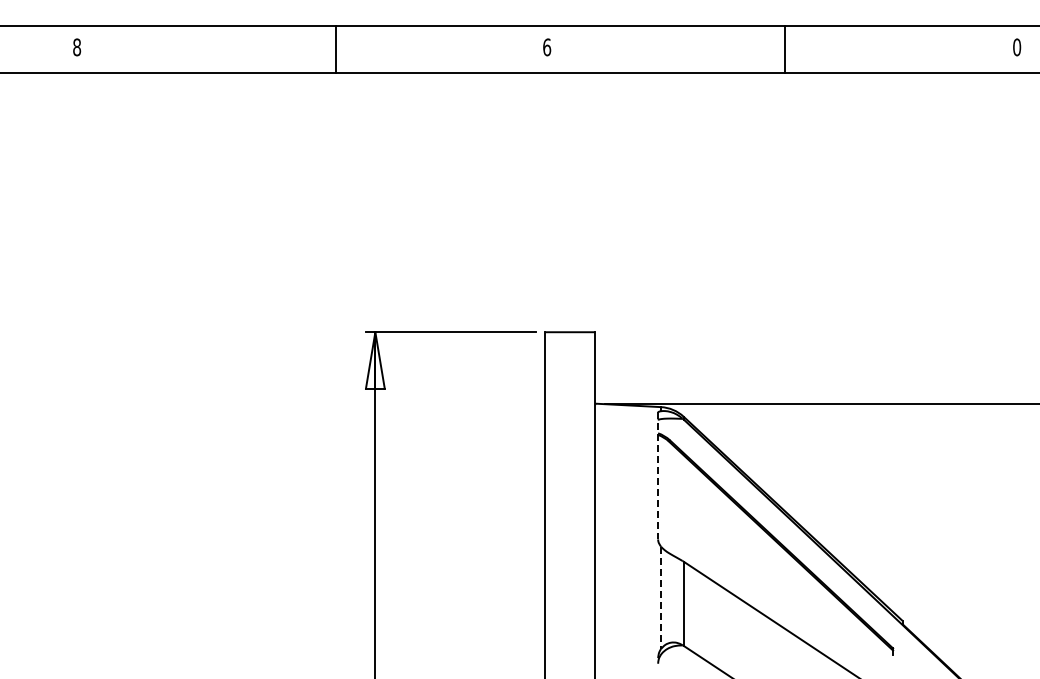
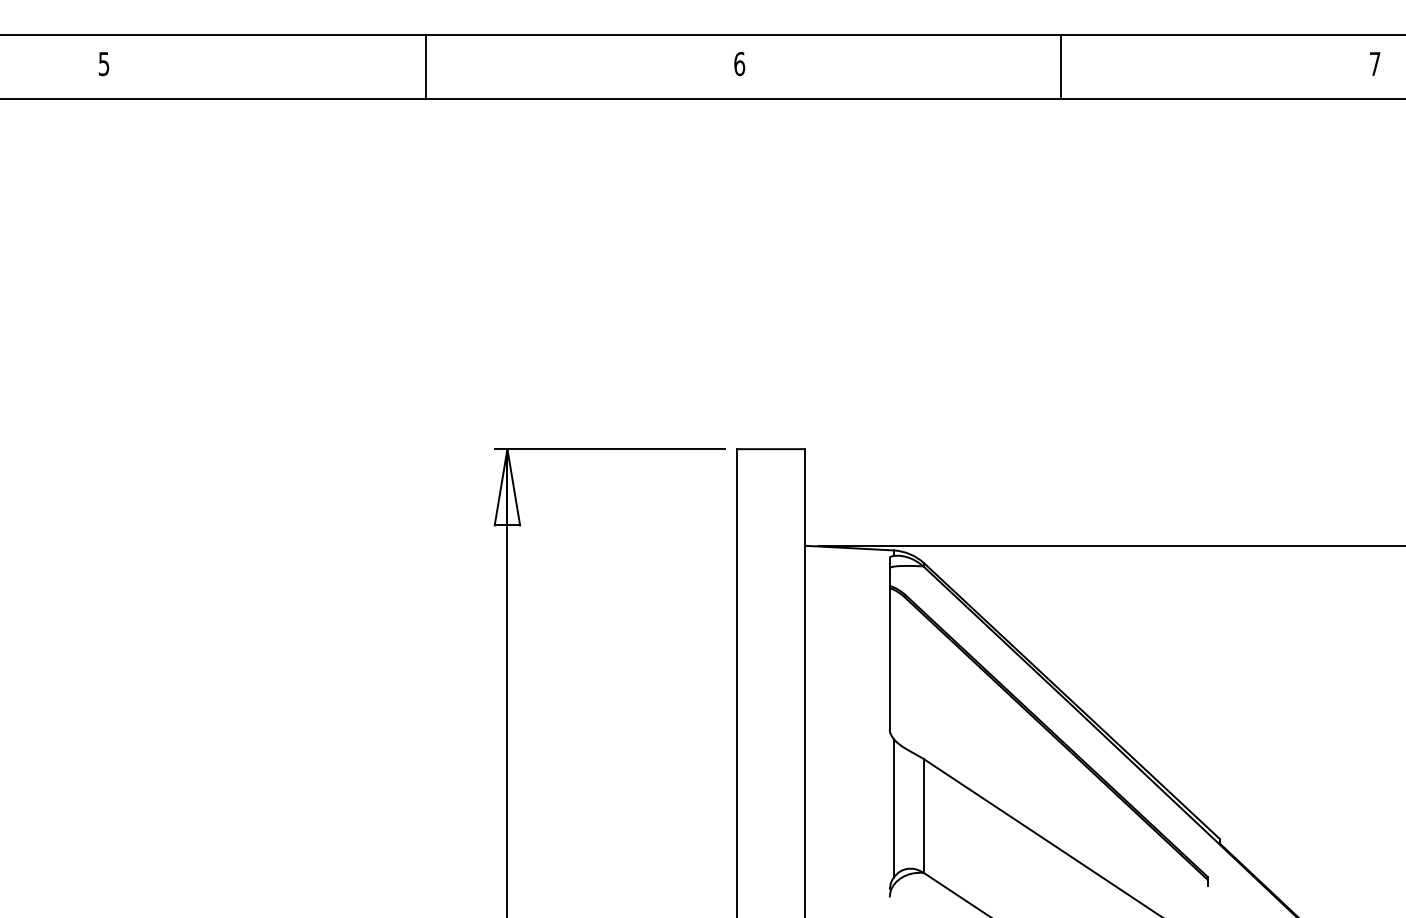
text: (77, 47) -> (104, 64), 8 -> 5
text: (1017, 47) -> (1375, 64), 0 -> 7
line: (335, 49) -> (425, 66), moved
line: (658, 476) -> (890, 644), dashed -> solid
line: (660, 598) -> (892, 809), dashed -> solid

